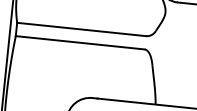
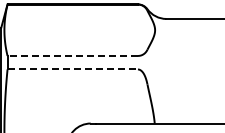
line: (81, 28) -> (72, 55), solid -> dashed
line: (80, 42) -> (73, 69), solid -> dashed

